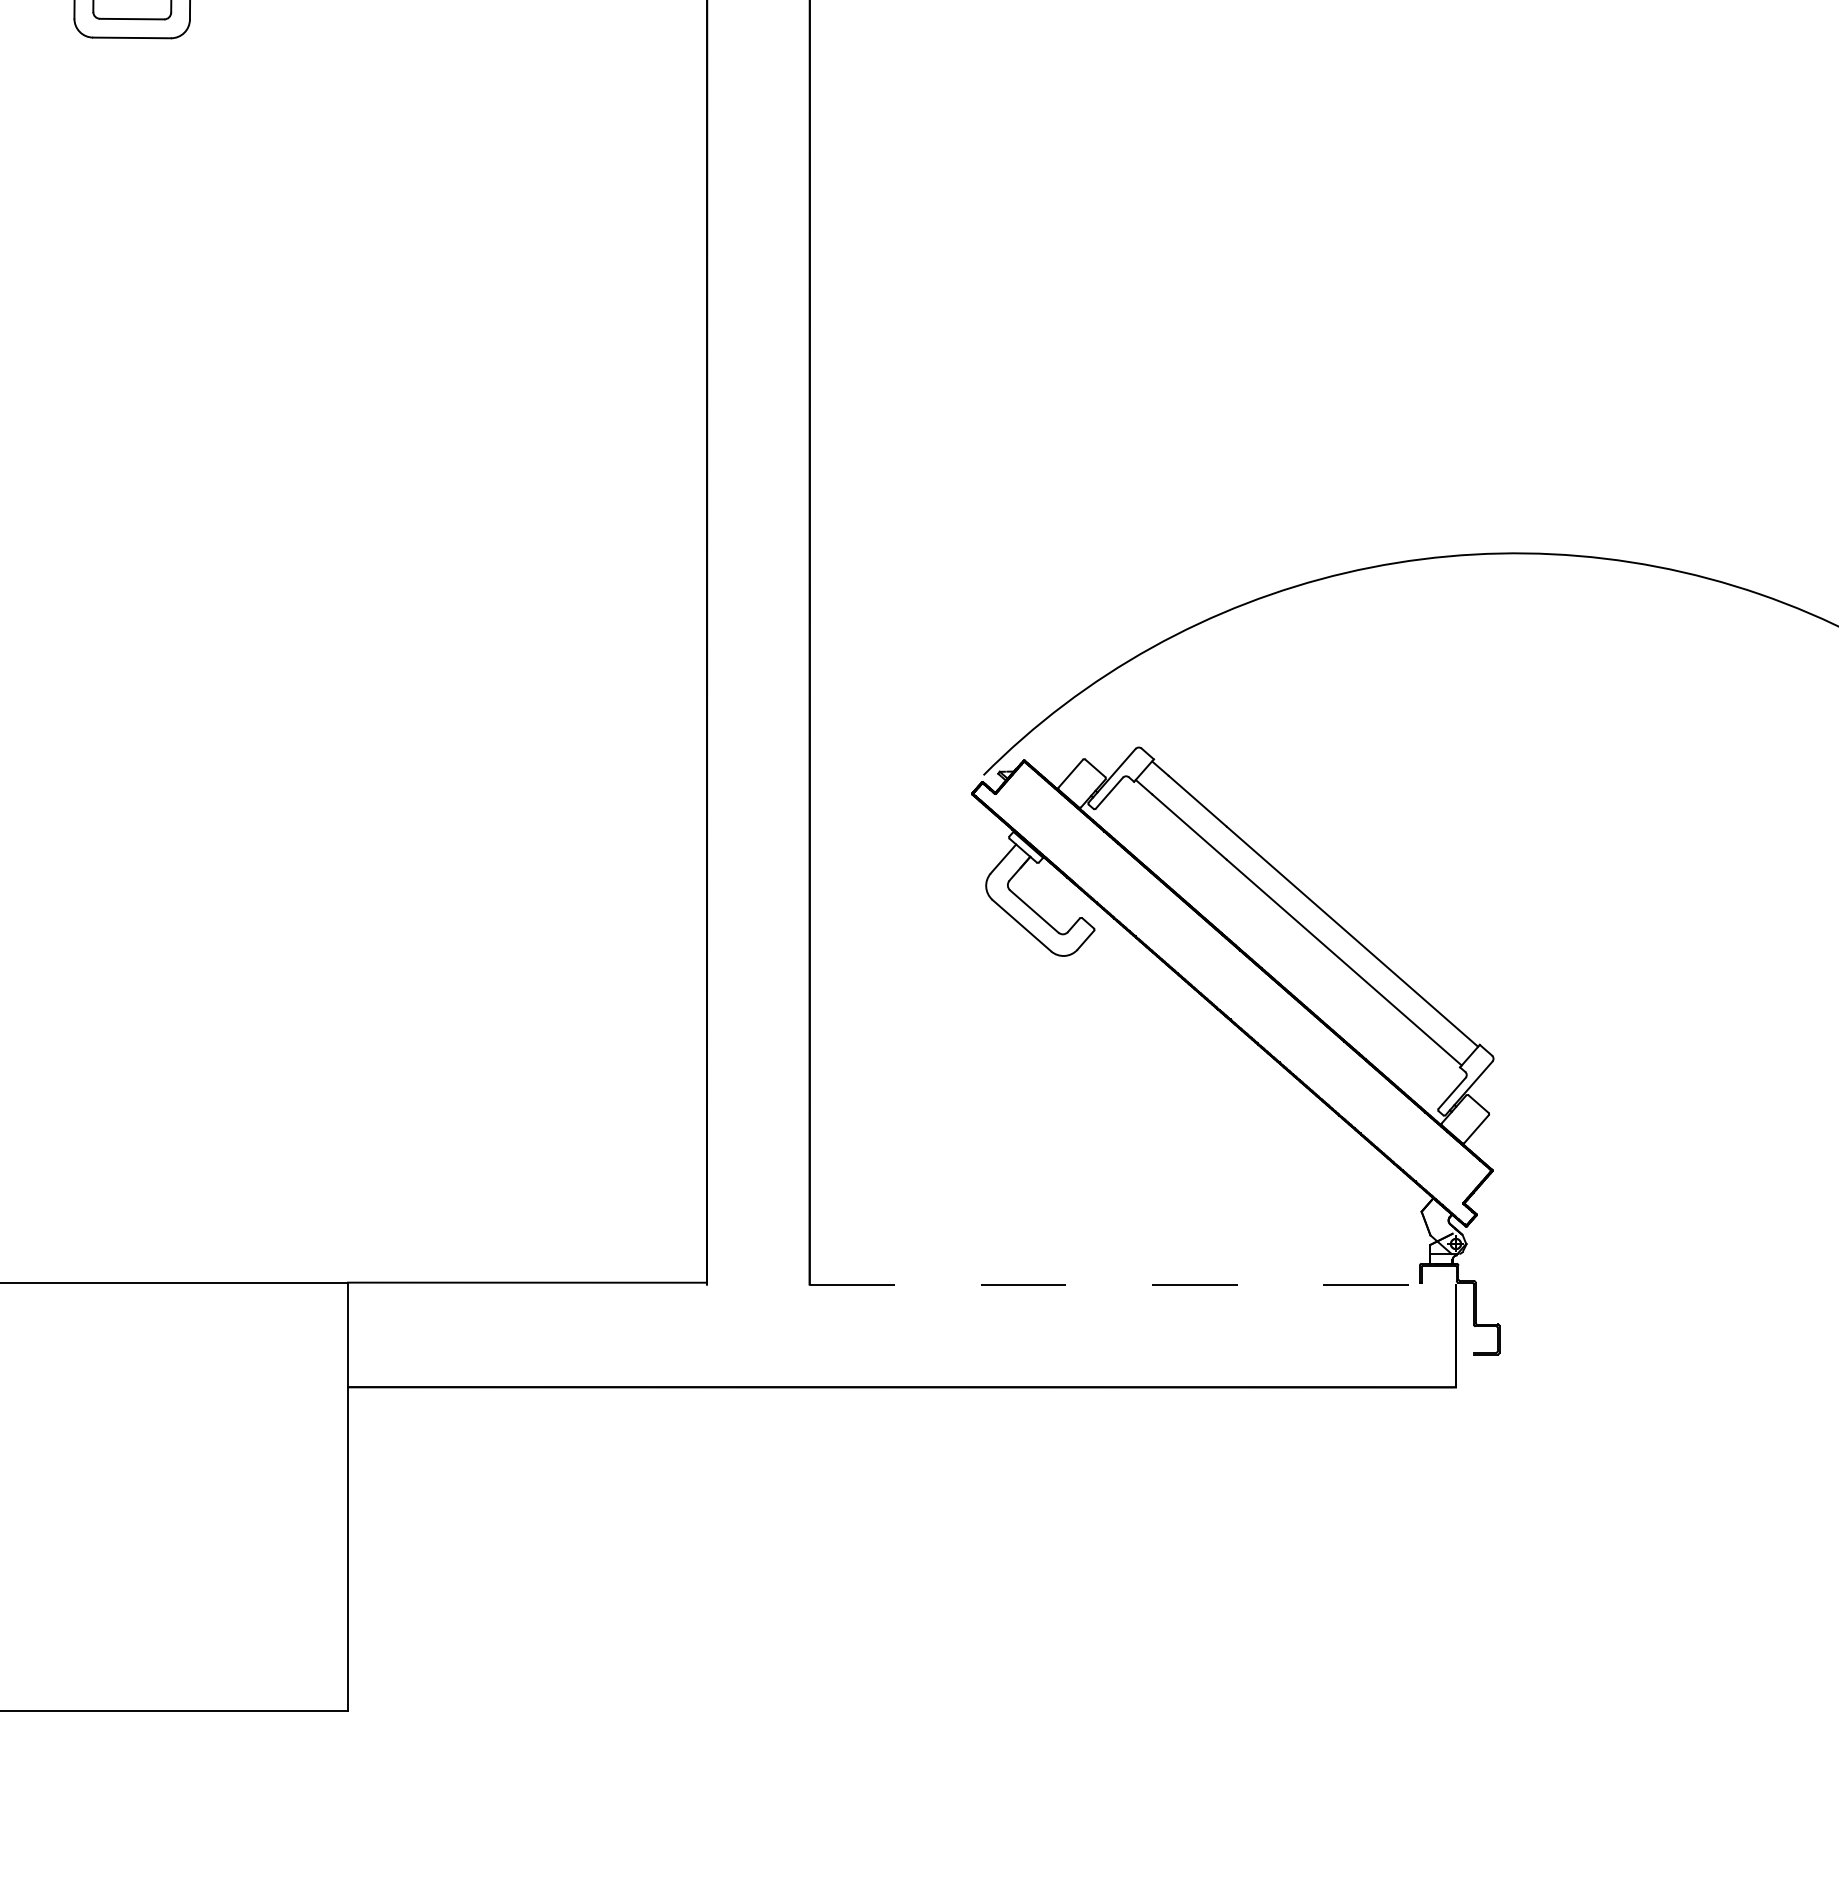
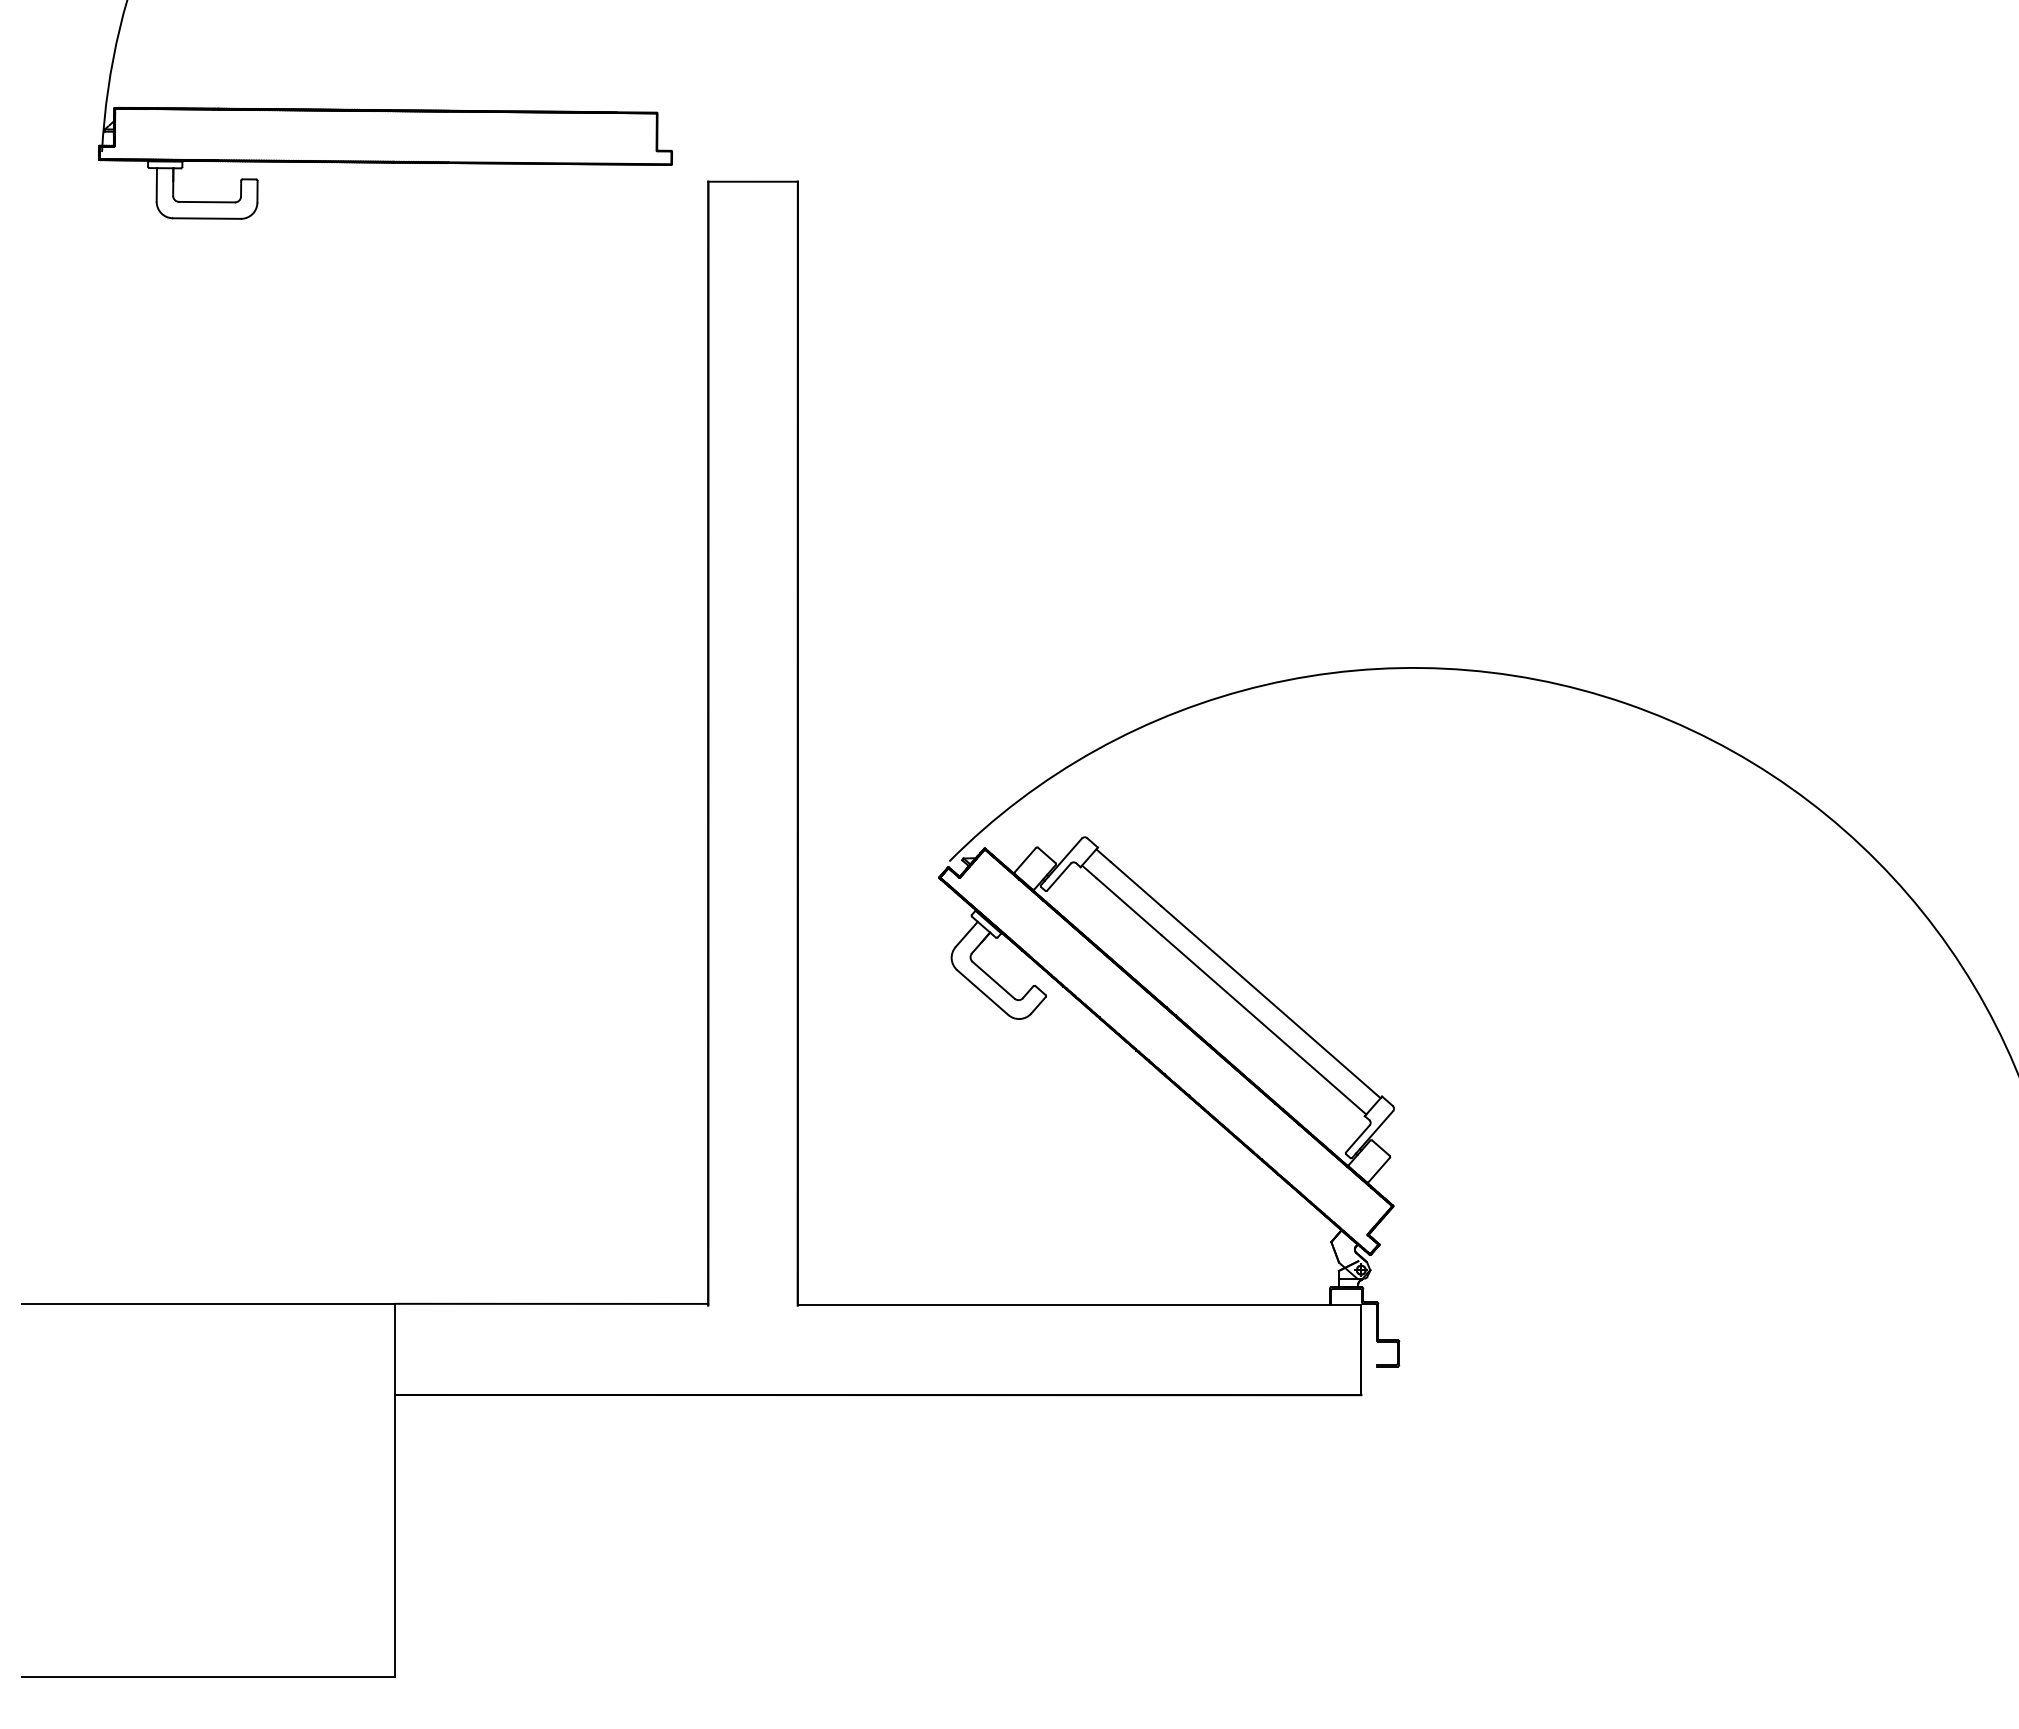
line: (1132, 1284) -> (1079, 1305), dashed -> solid

